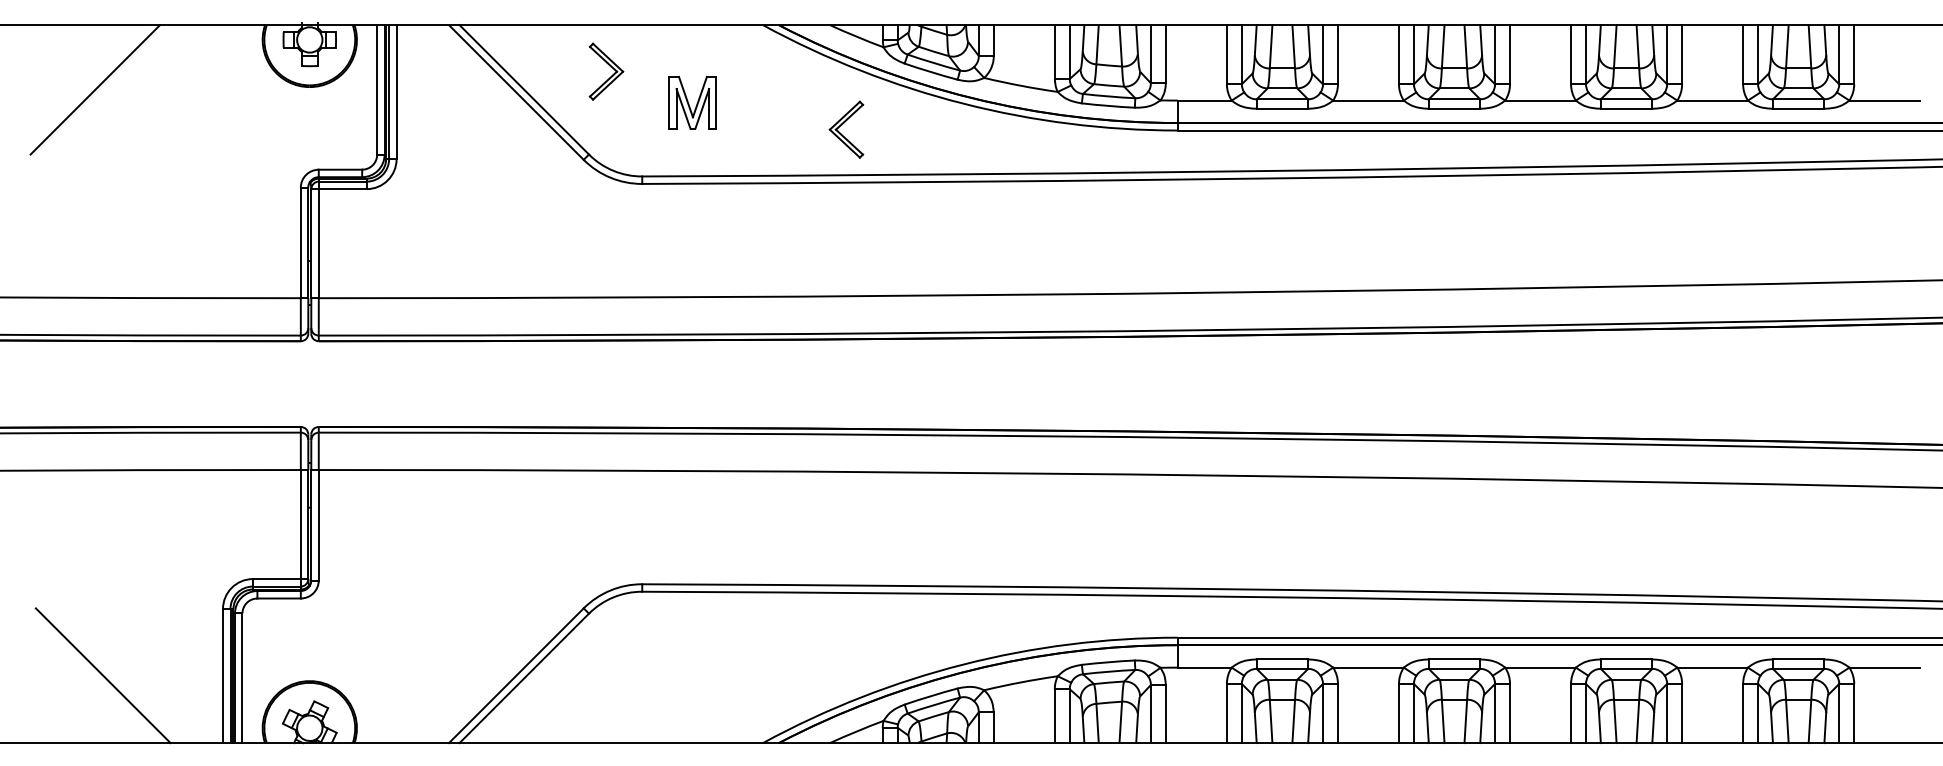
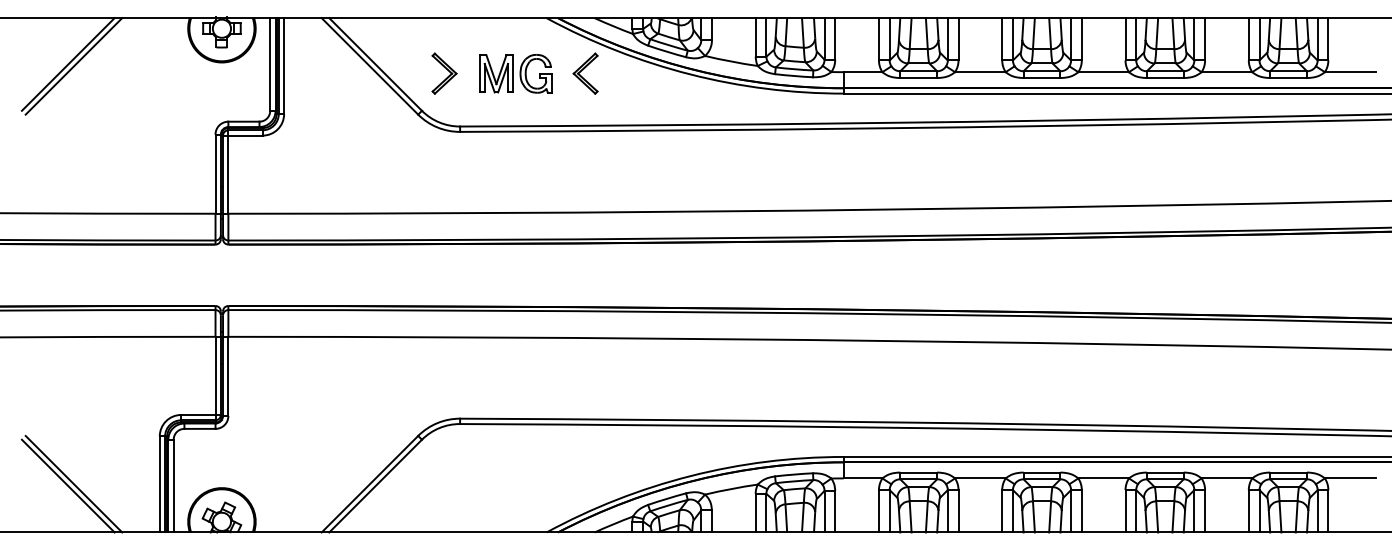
part: (606, 71) -> (444, 73), moved
line: (102, 92) -> (73, 66), added
part: (747, 102) -> (535, 73), added
part: (846, 129) -> (585, 73), moved
line: (95, 678) -> (68, 486), added

